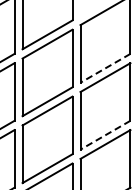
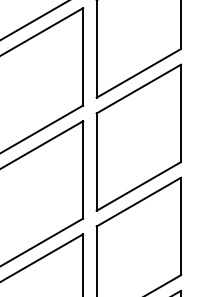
line: (105, 68) -> (138, 73), dashed -> solid
line: (105, 135) -> (138, 186), dashed -> solid

